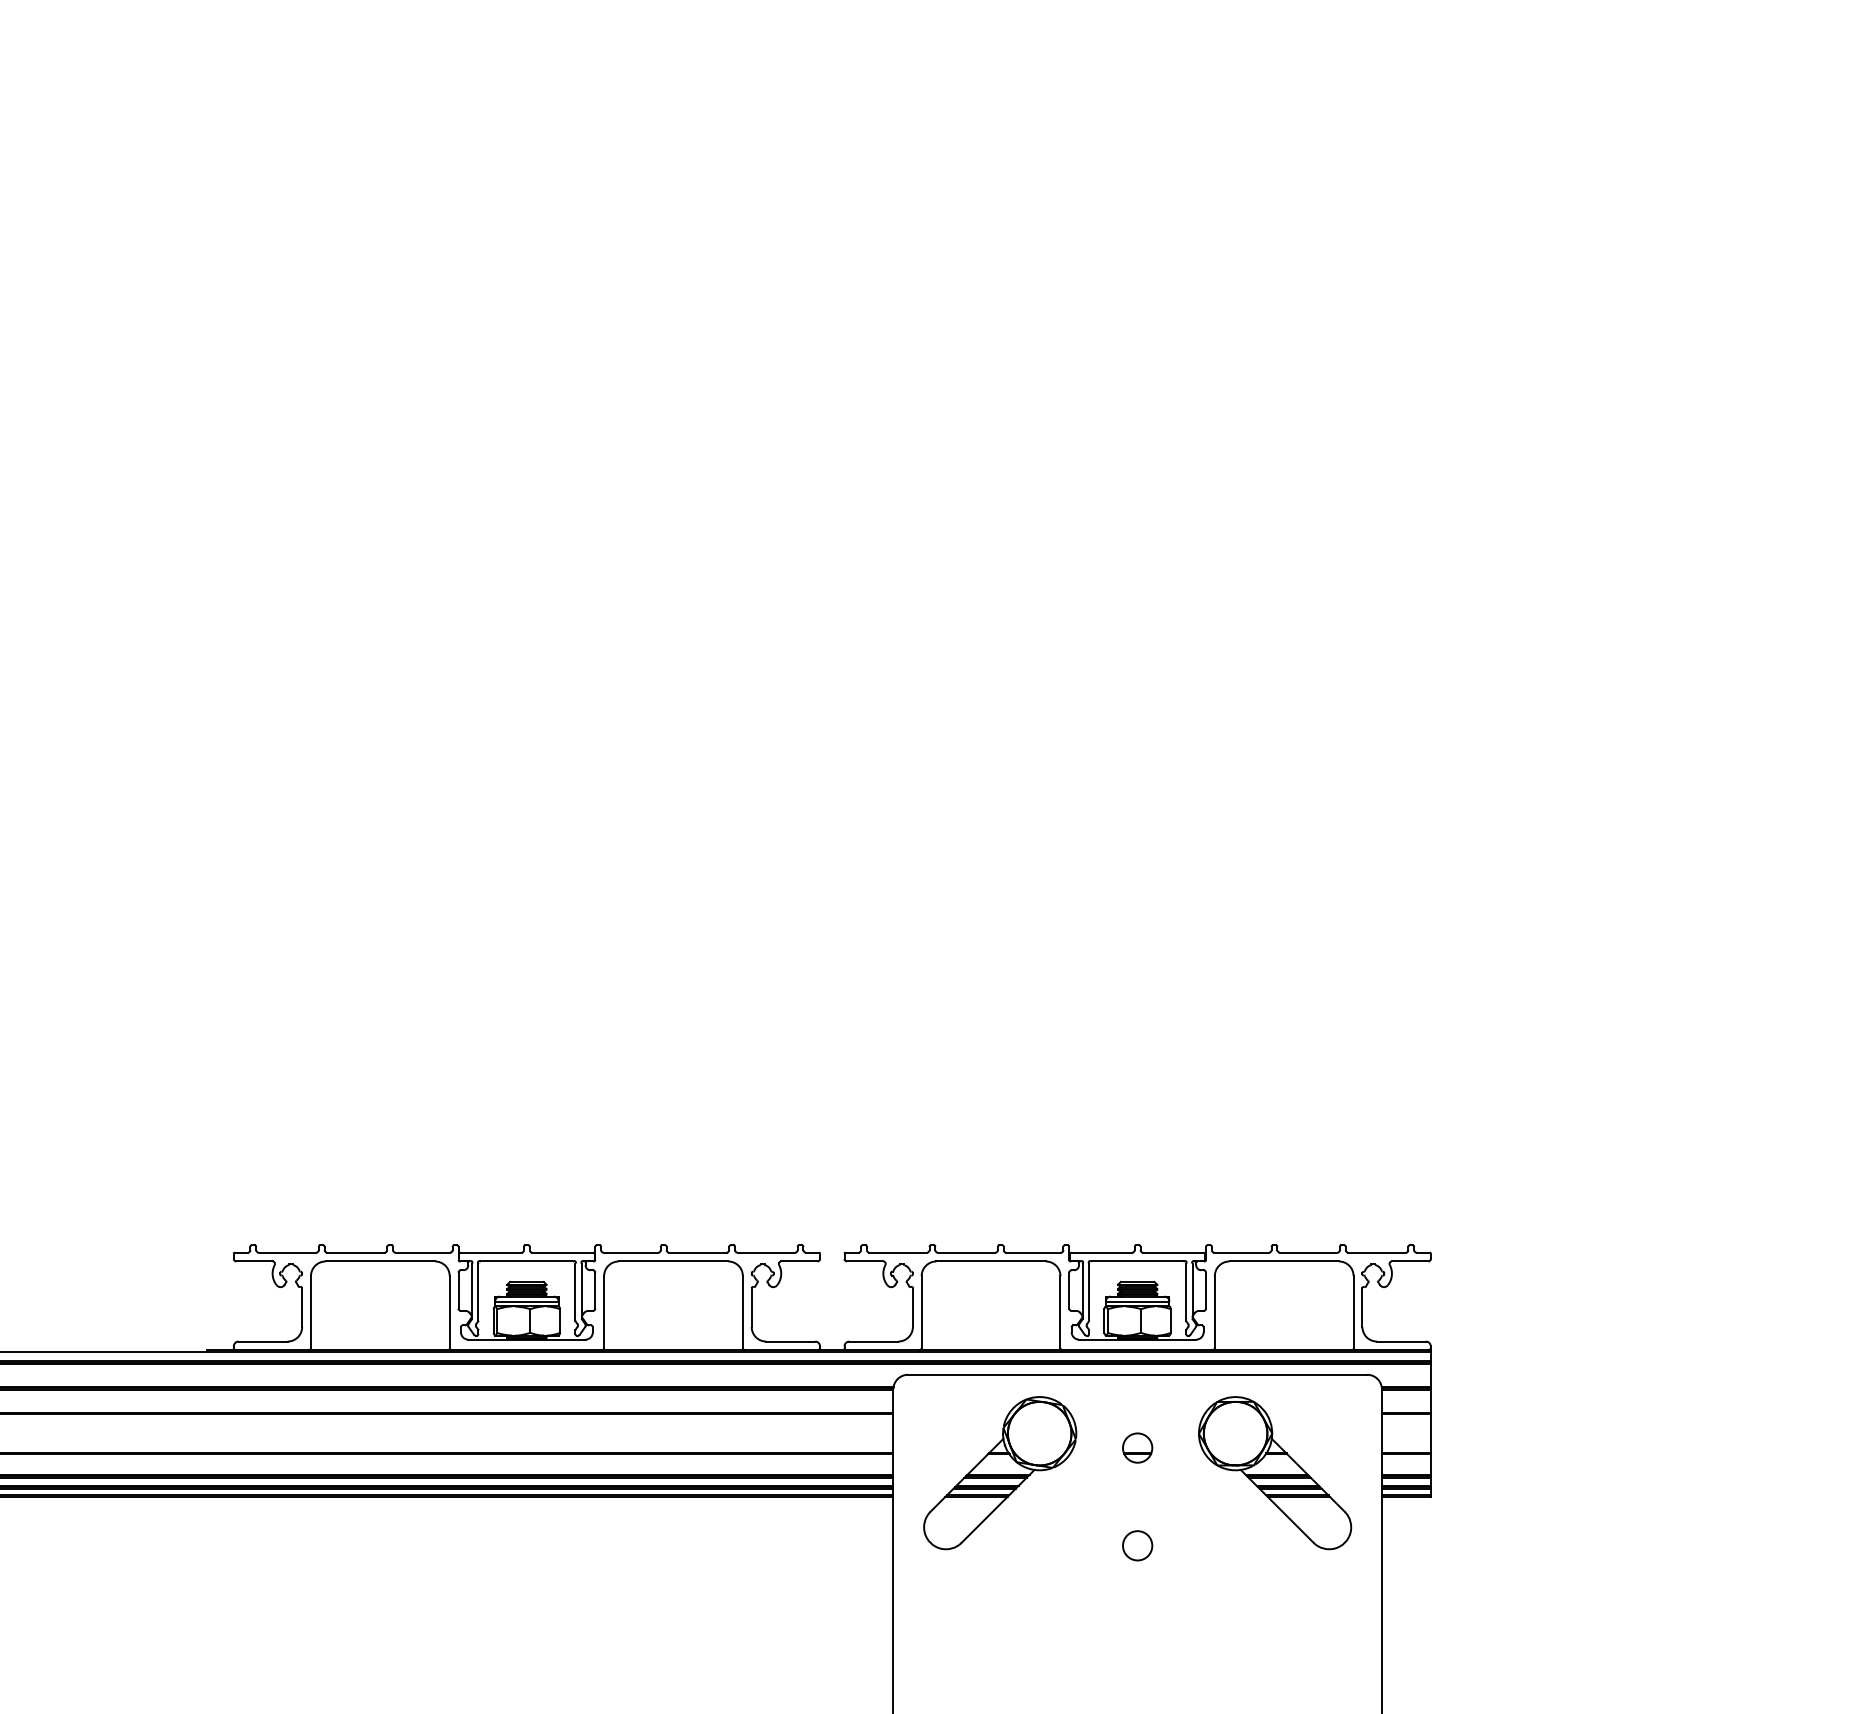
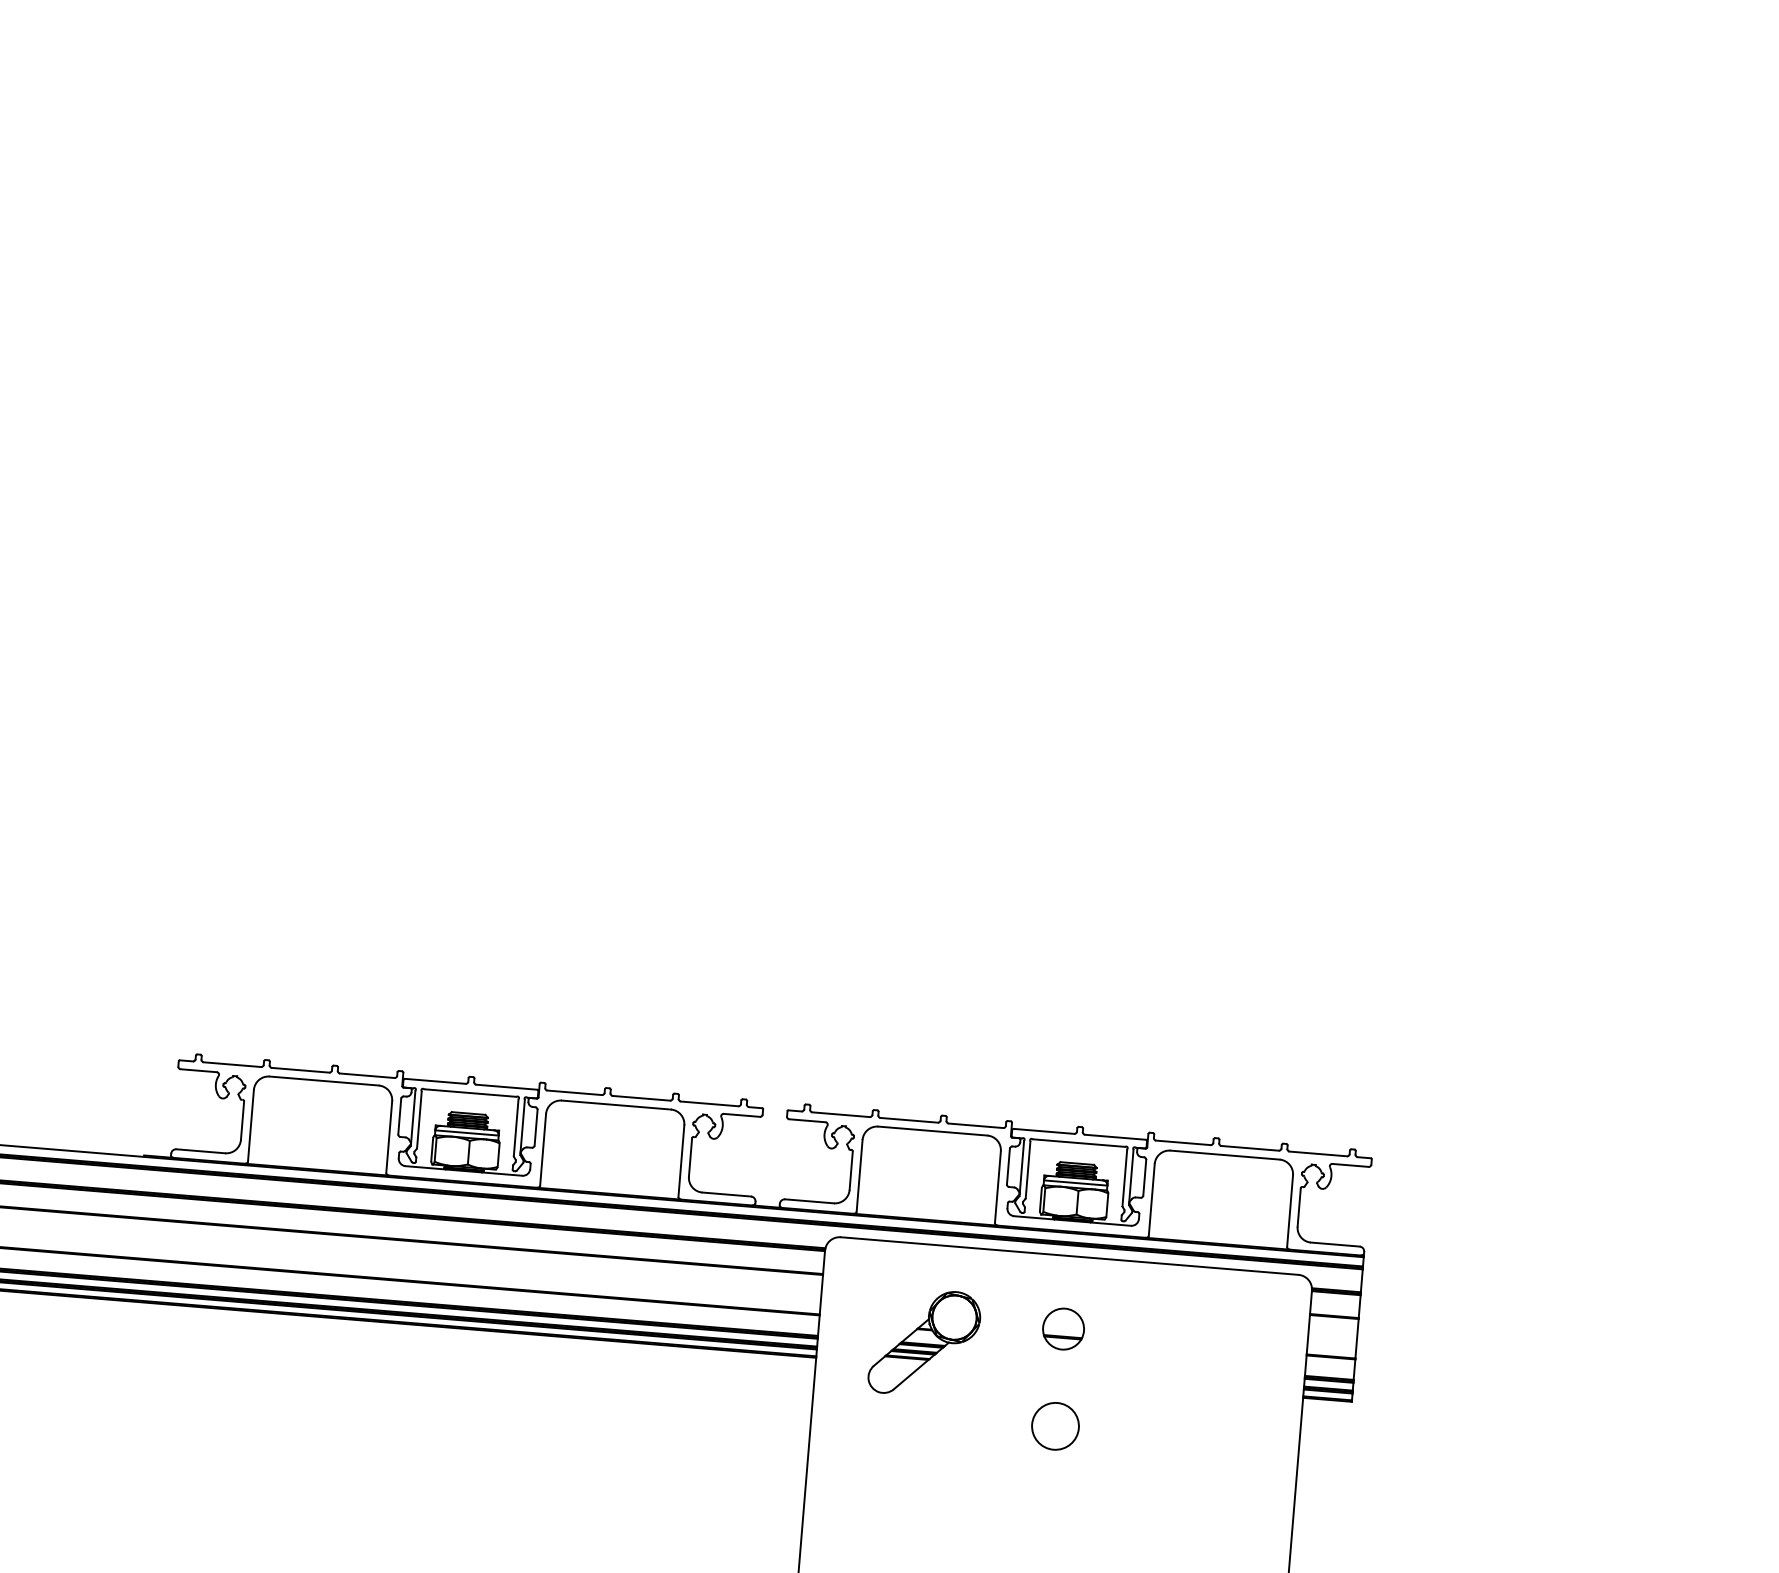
part: (1137, 1447) -> (1063, 1328), size x1.4
part: (1000, 1473) -> (924, 1343), size x0.7
part: (1275, 1473) -> (1199, 1365), removed
circle: (1137, 1545) -> (1055, 1426), size x1.6

